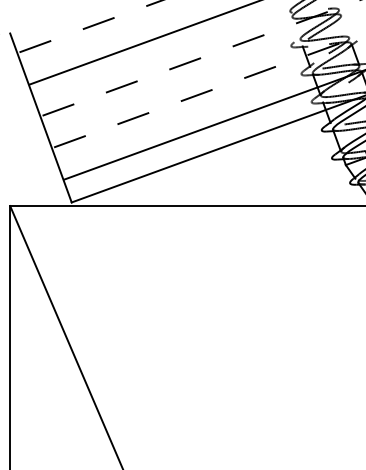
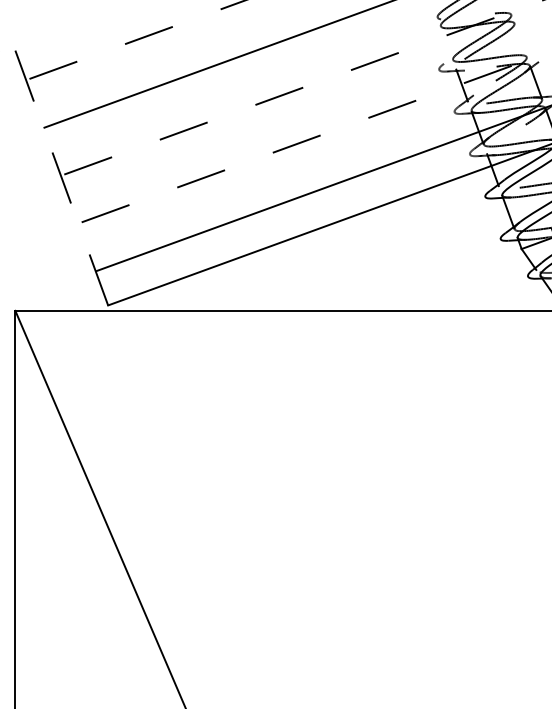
line: (40, 117) -> (61, 177), solid -> dashed

